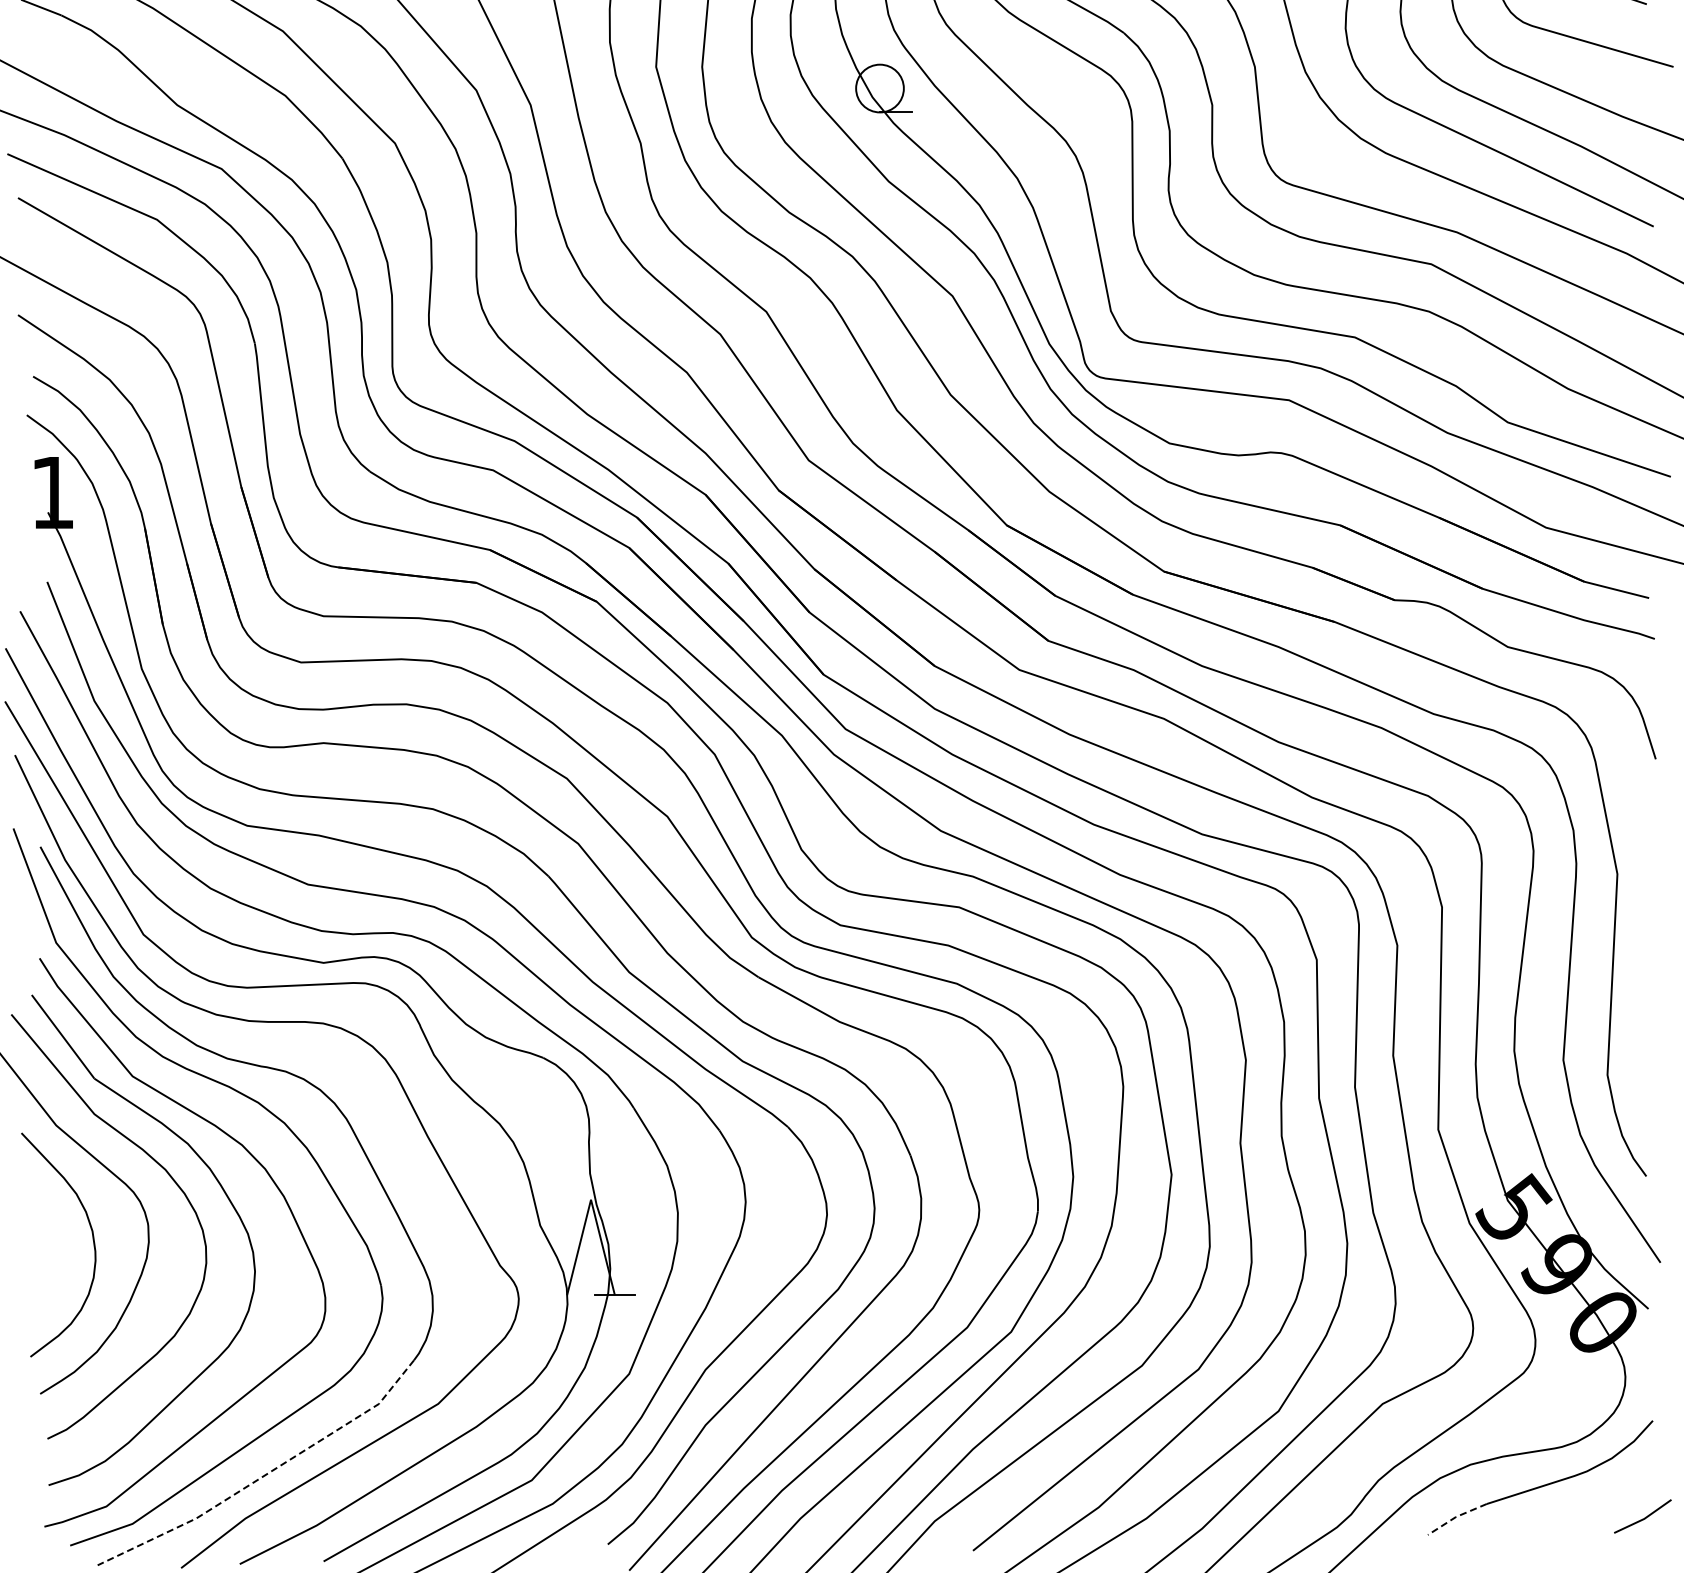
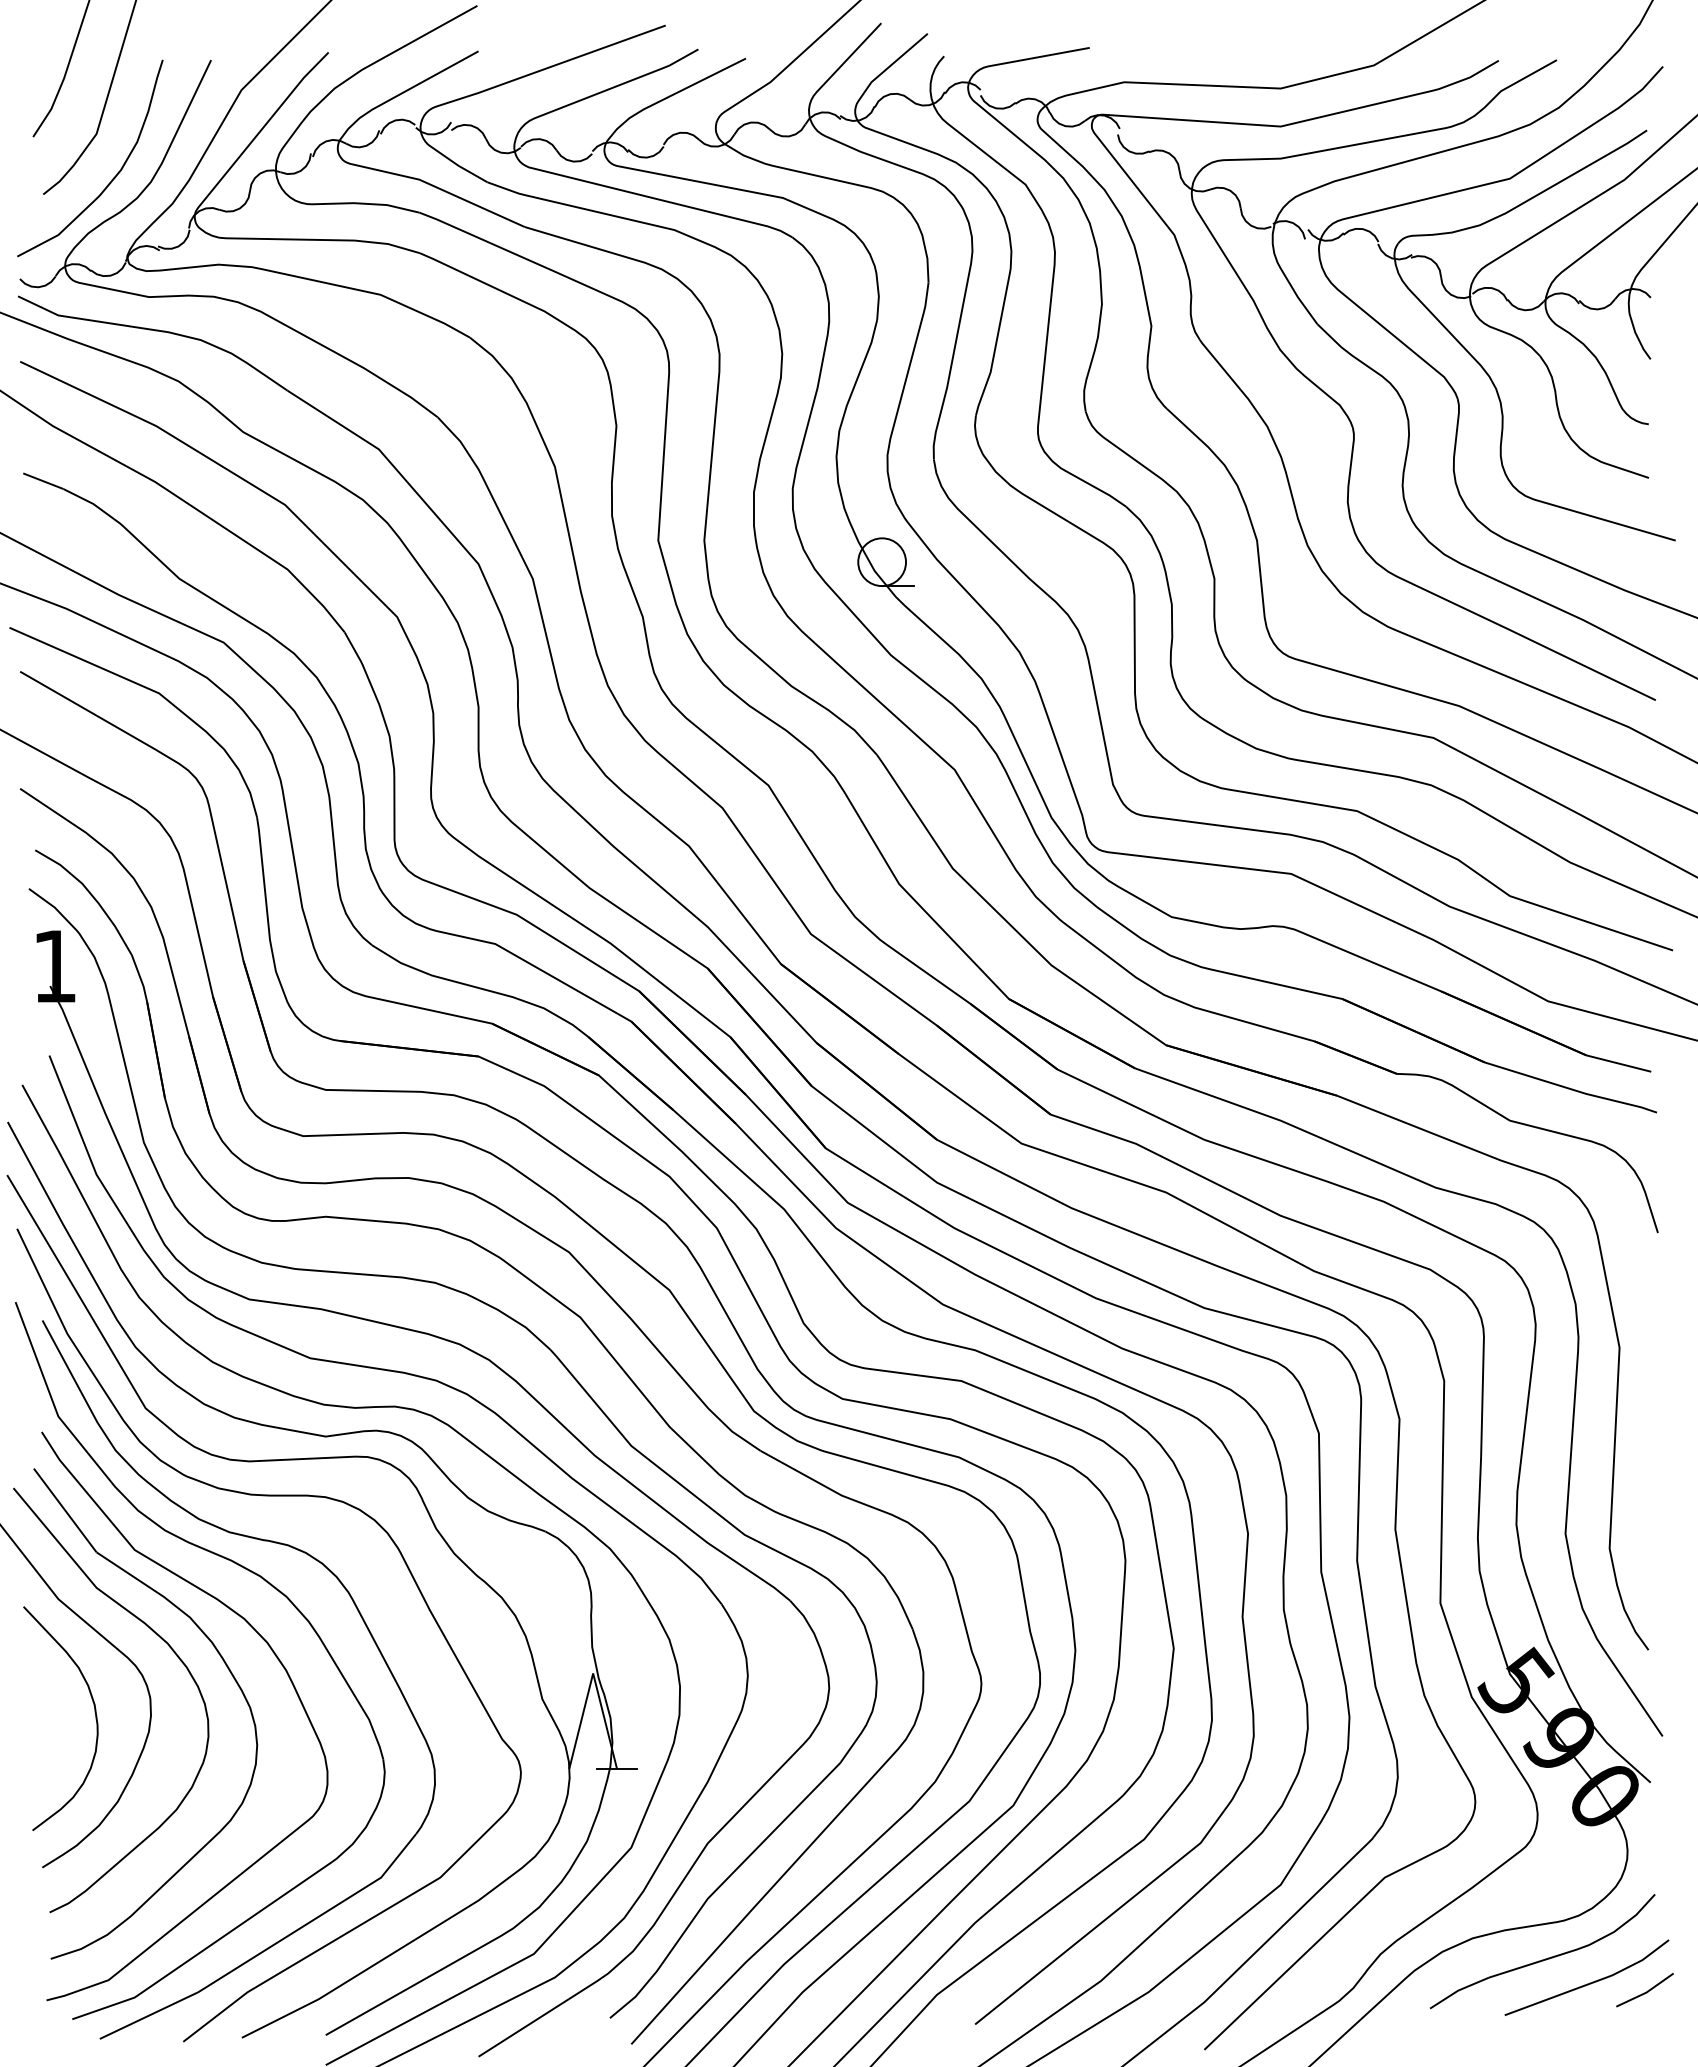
line: (264, 1475) -> (266, 1949), dashed -> solid
line: (1587, 1508) -> (1589, 1982), added
line: (1456, 1516) -> (1458, 1990), dashed -> solid

